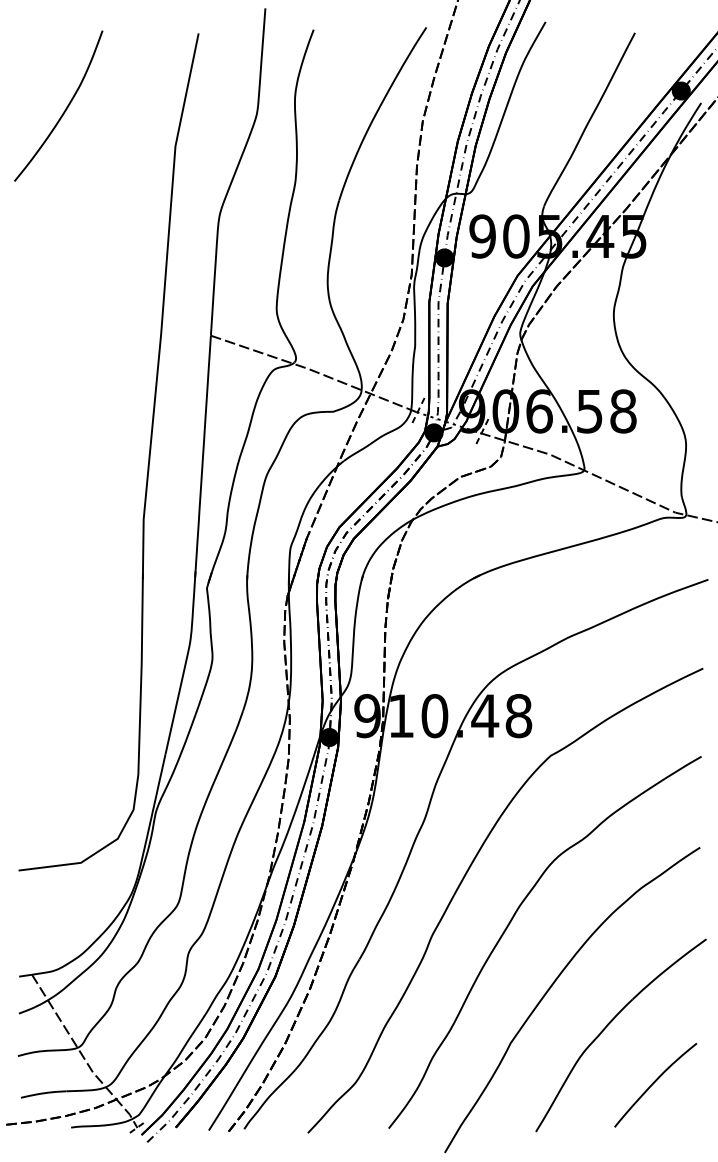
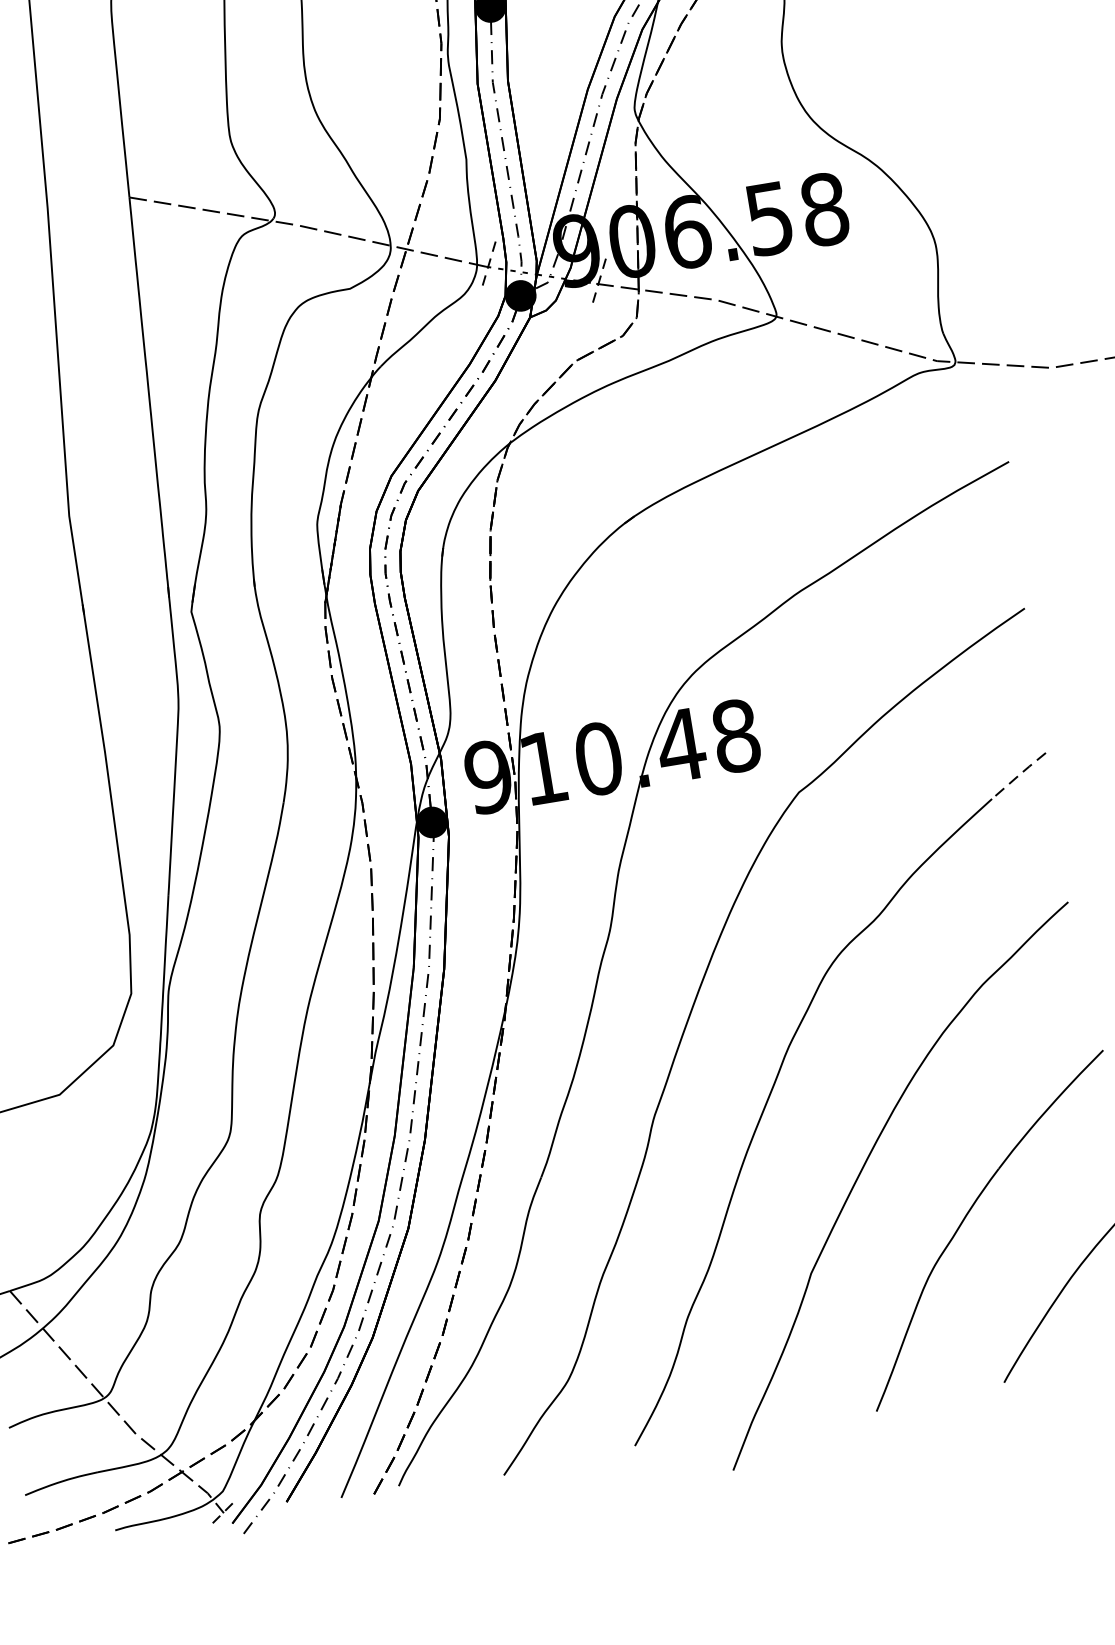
line: (683, 767) -> (1019, 775), solid -> dashed

